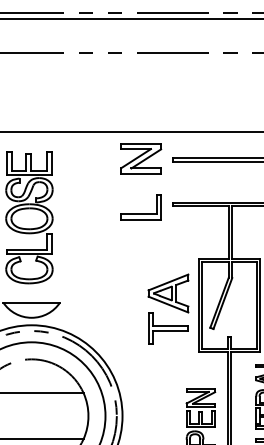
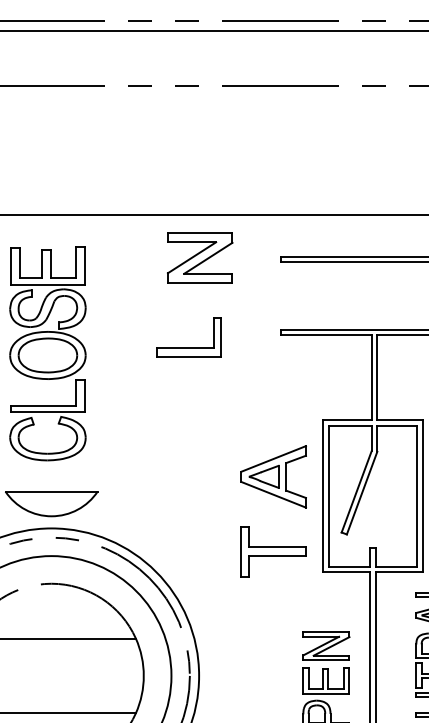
part: (141, 158) -> (200, 257), moved
part: (140, 207) -> (187, 337), moved
part: (168, 328) -> (273, 551), moved

